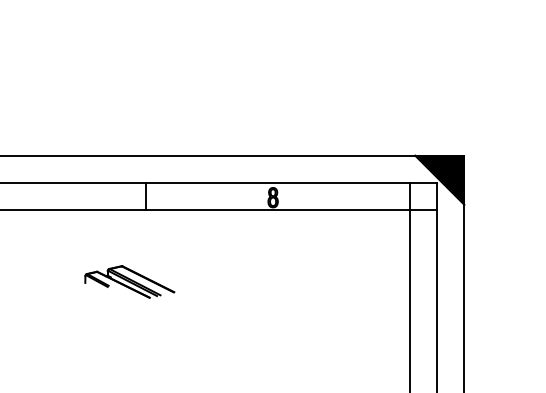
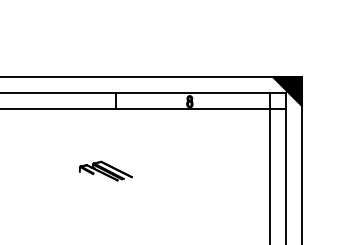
part: (129, 280) -> (105, 170), moved

